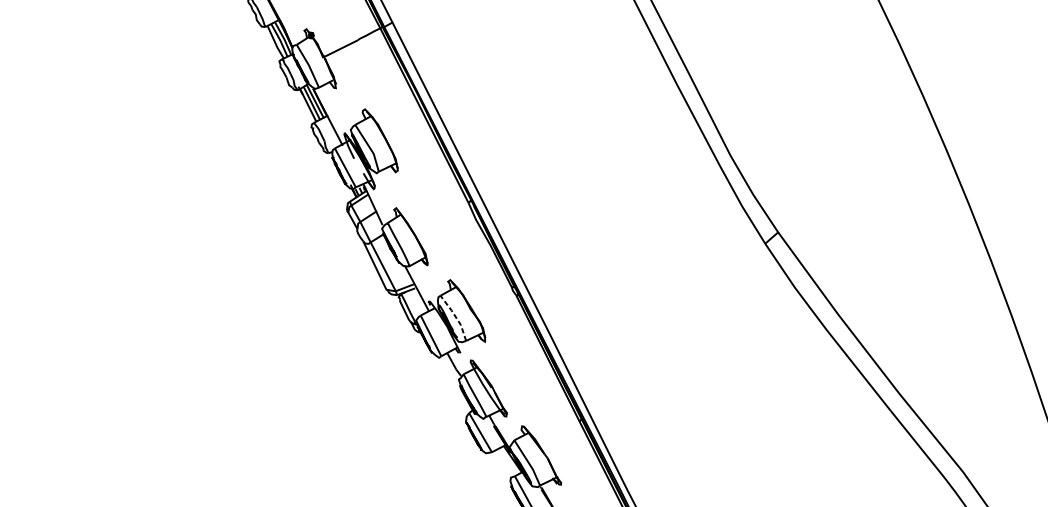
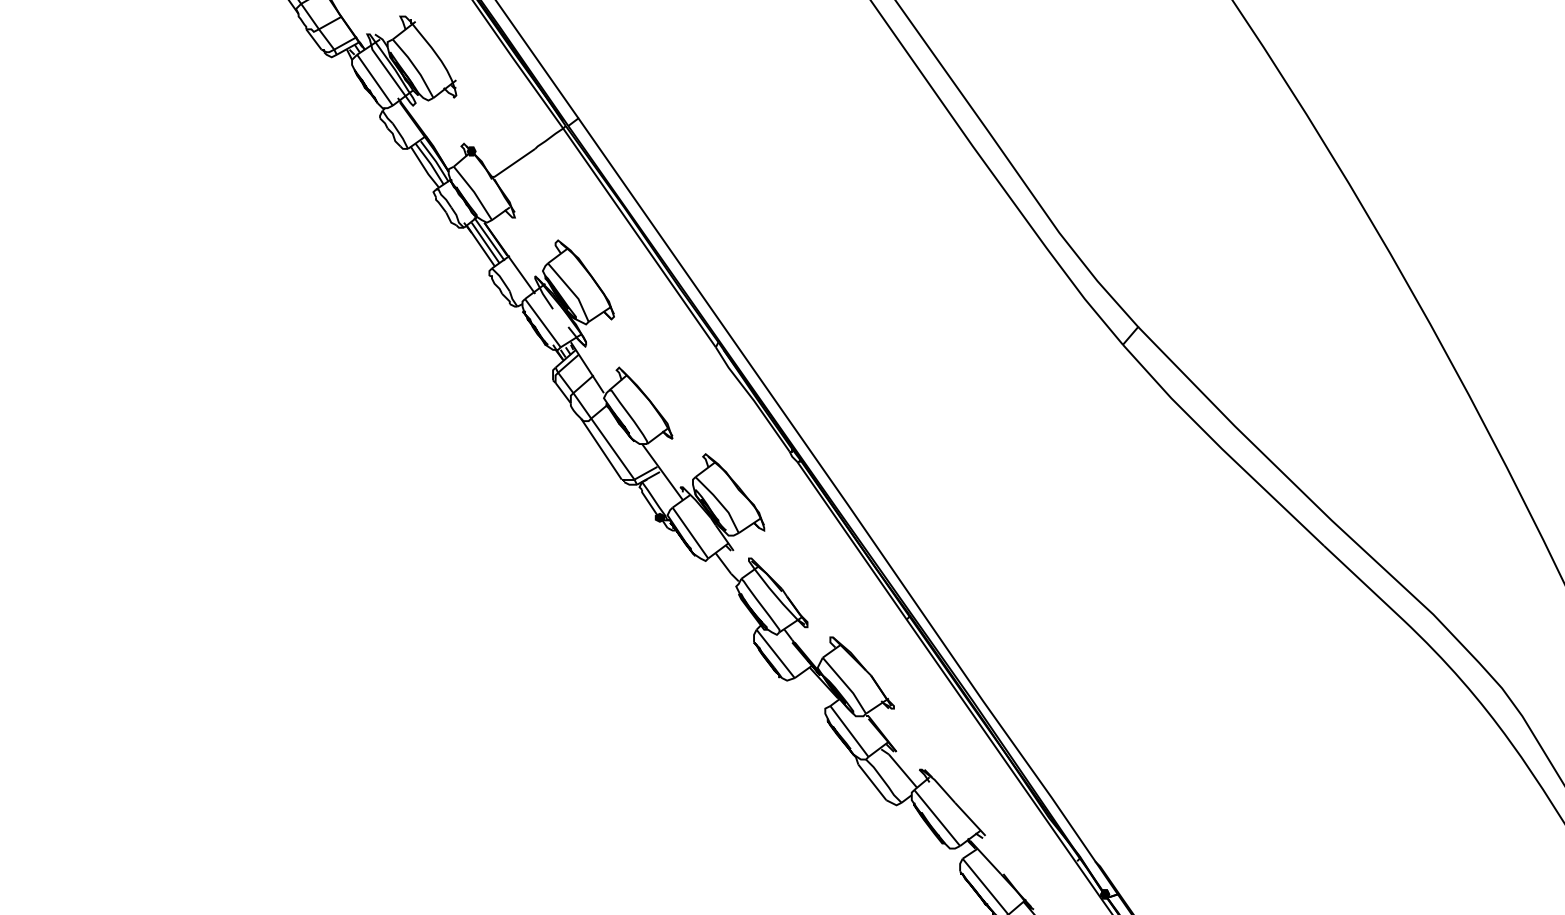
line: (455, 316) -> (719, 502), dashed -> solid
fill: (410, 321) -> (659, 517), added

